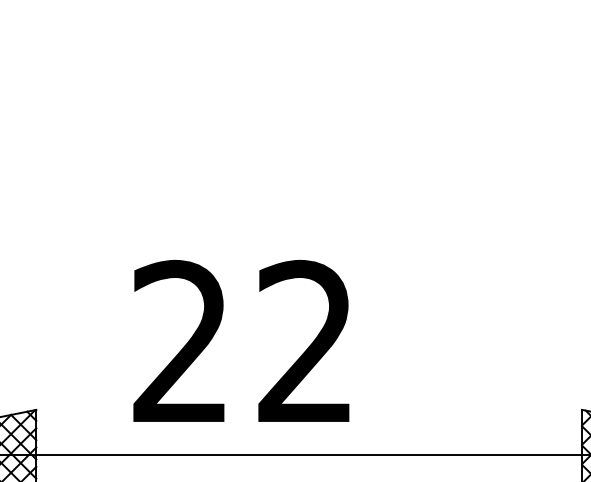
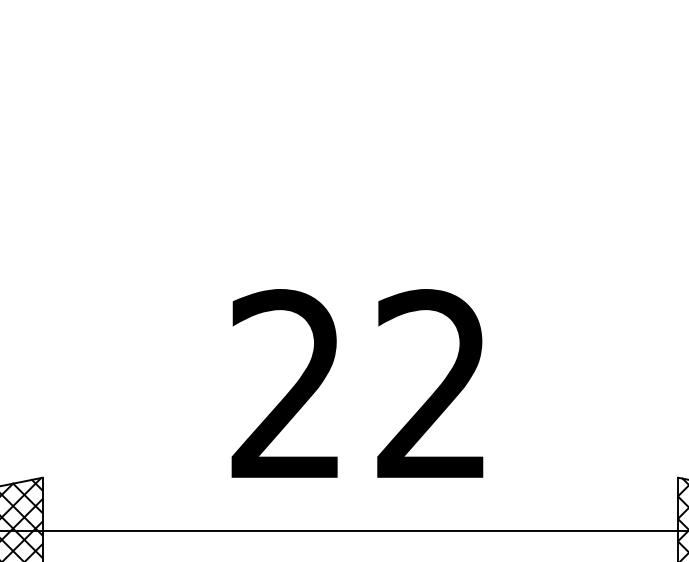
text: (241, 340) -> (357, 383), moved

